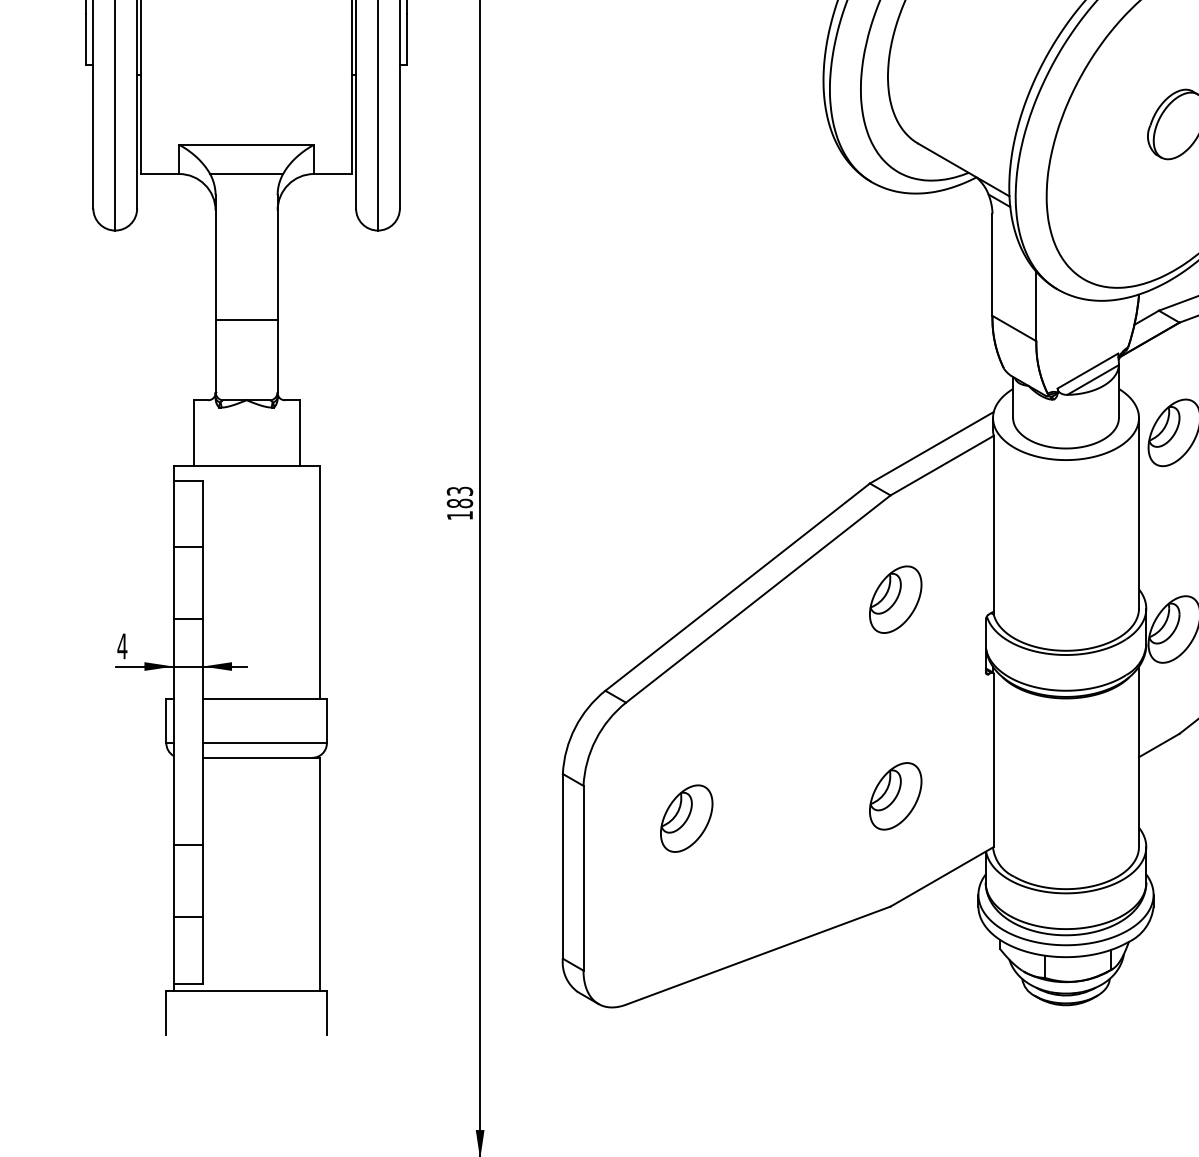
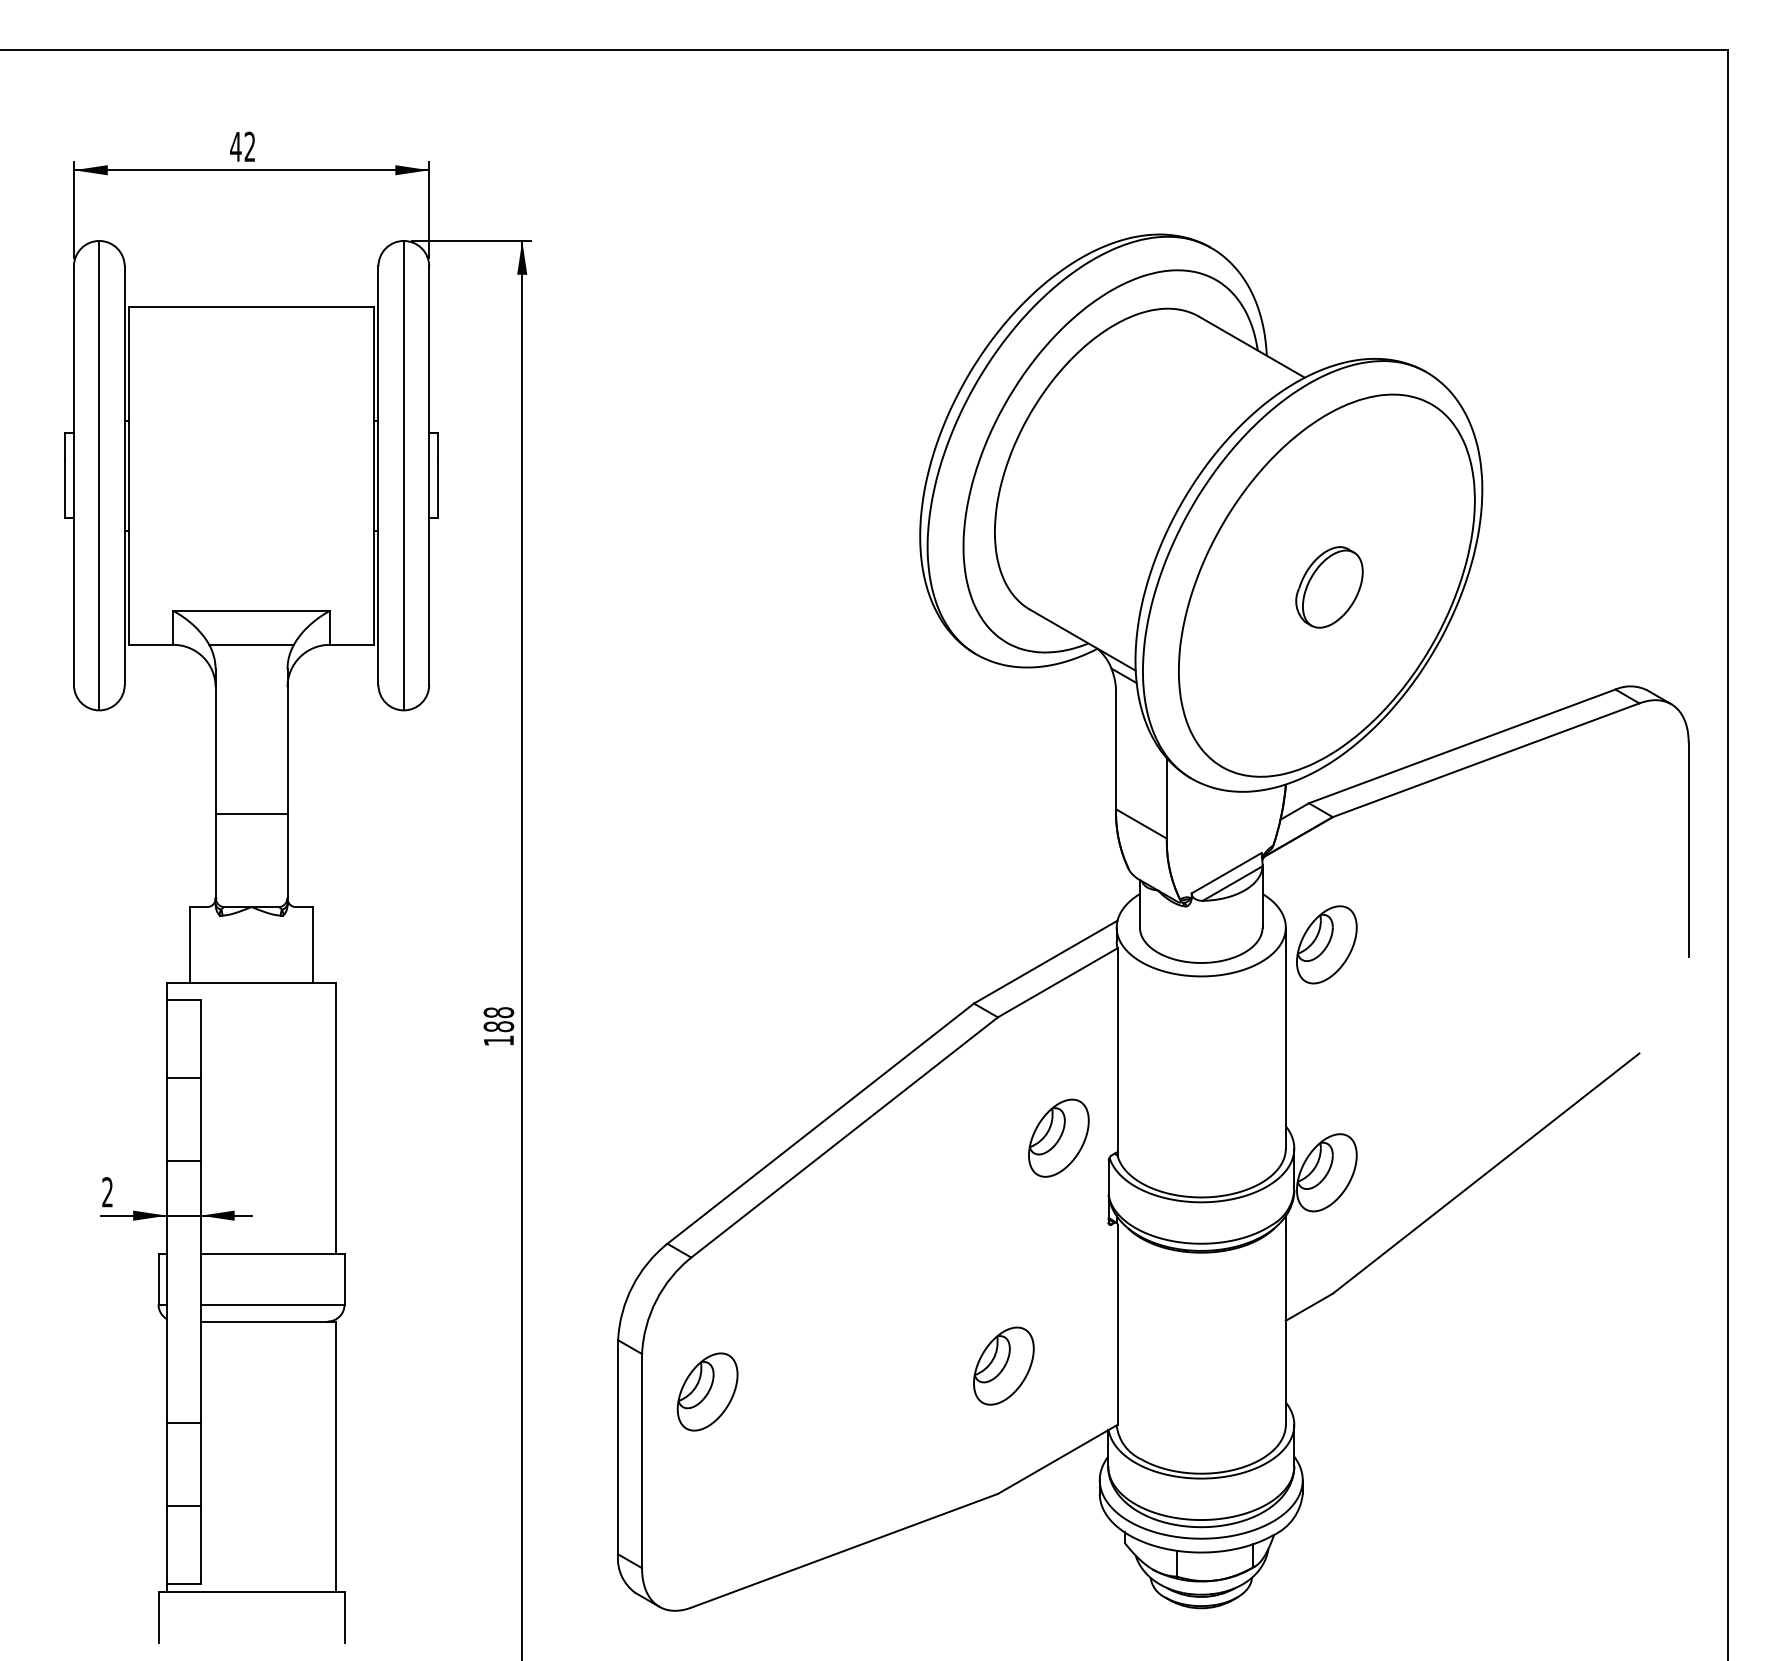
text: (459, 491) -> (498, 1012), 183 -> 188
part: (895, 599) -> (1058, 1137), moved
text: (122, 646) -> (107, 1192), 4 -> 2
part: (686, 818) -> (707, 1391), moved

